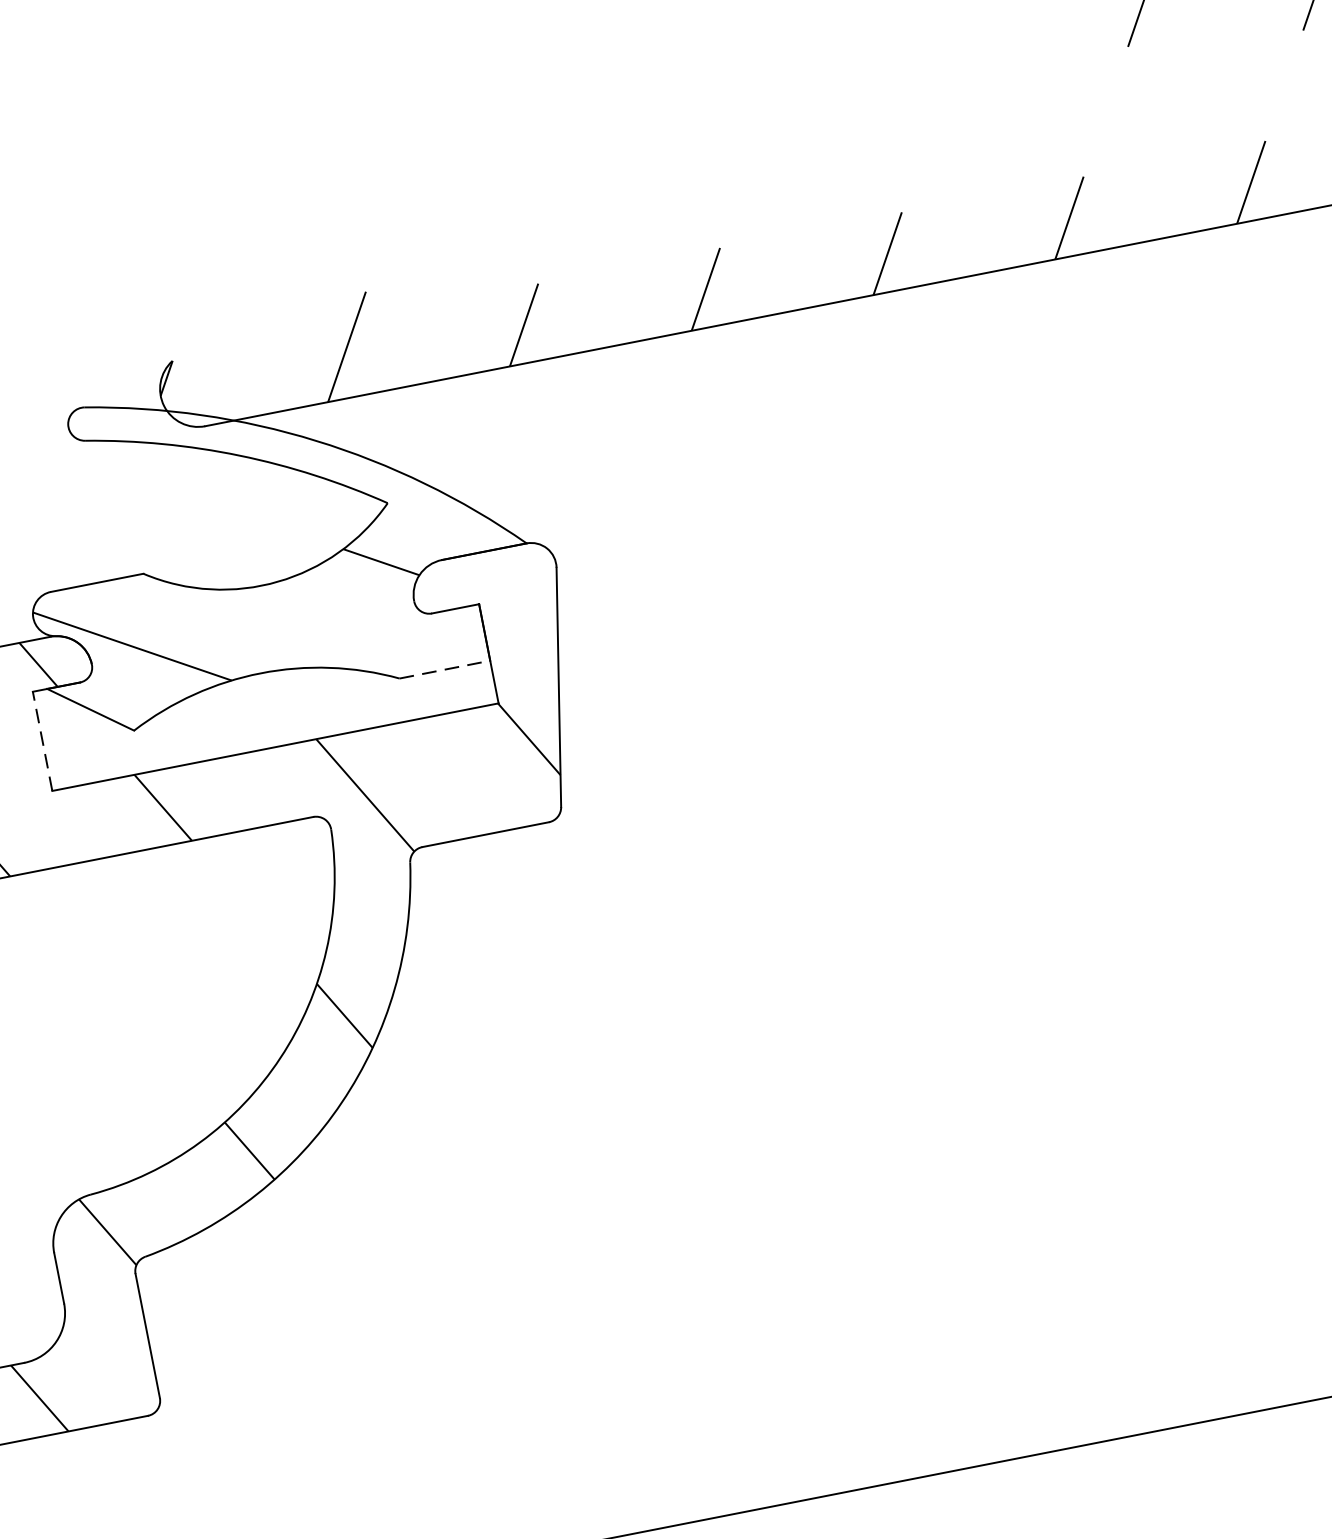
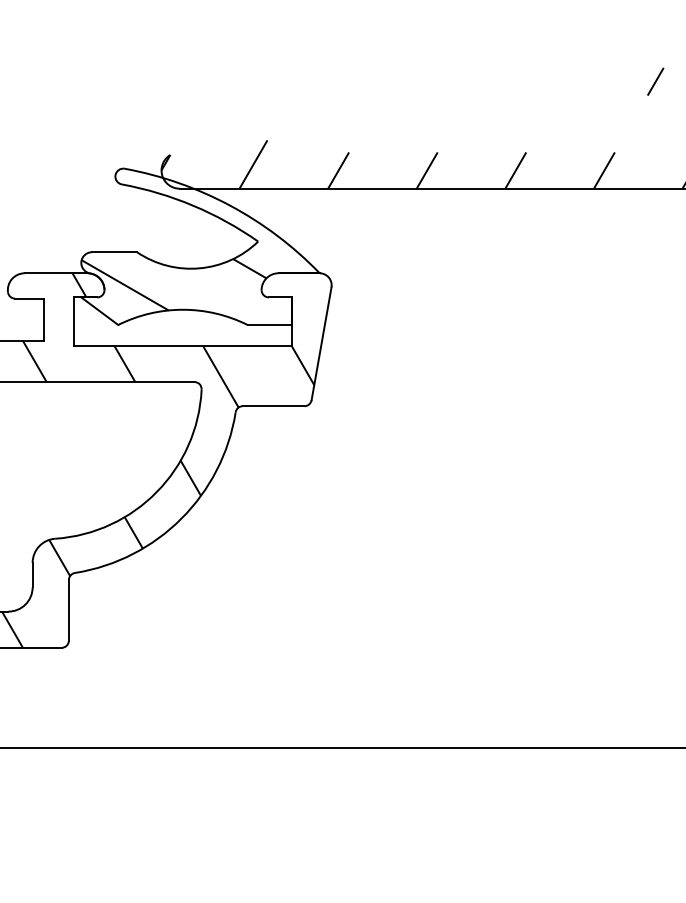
line: (446, 668) -> (270, 324), dashed -> solid
line: (42, 741) -> (74, 321), dashed -> solid

